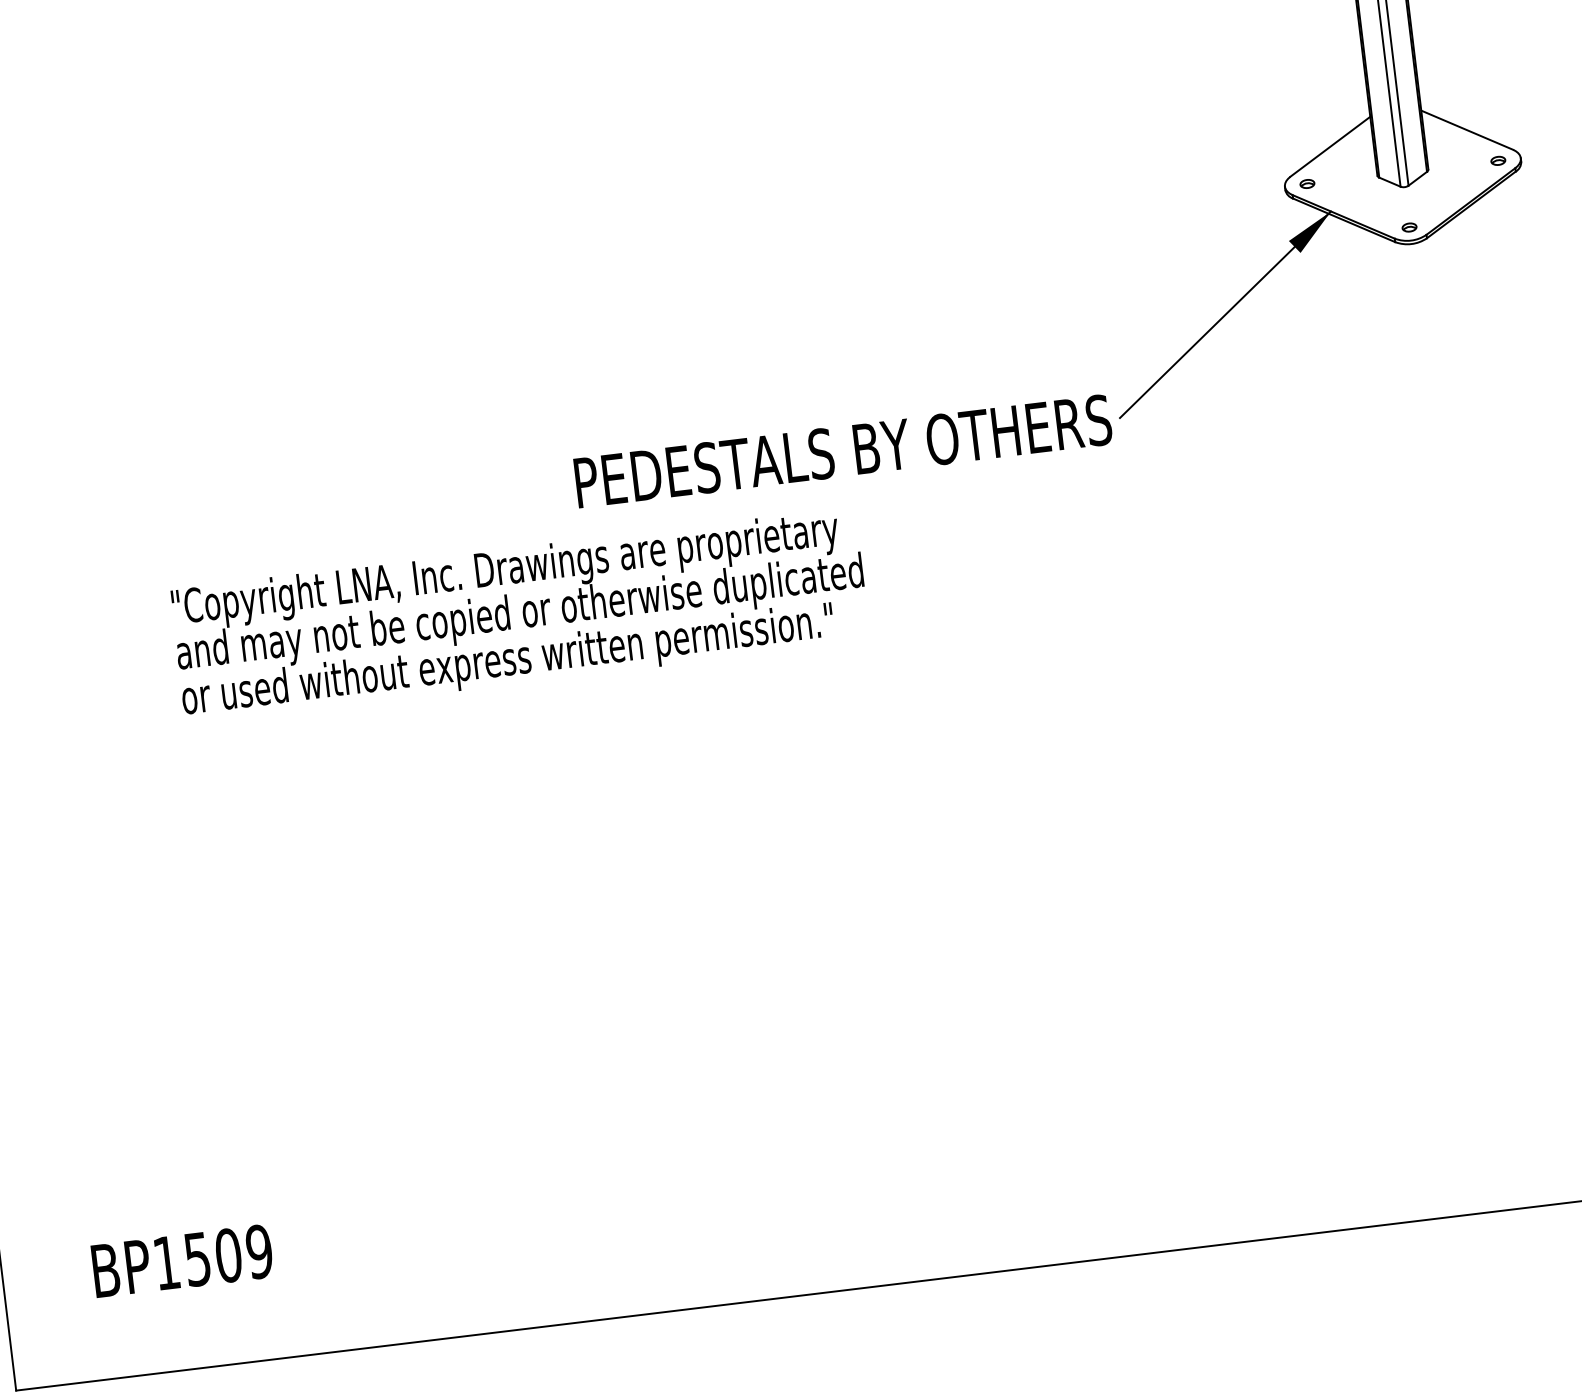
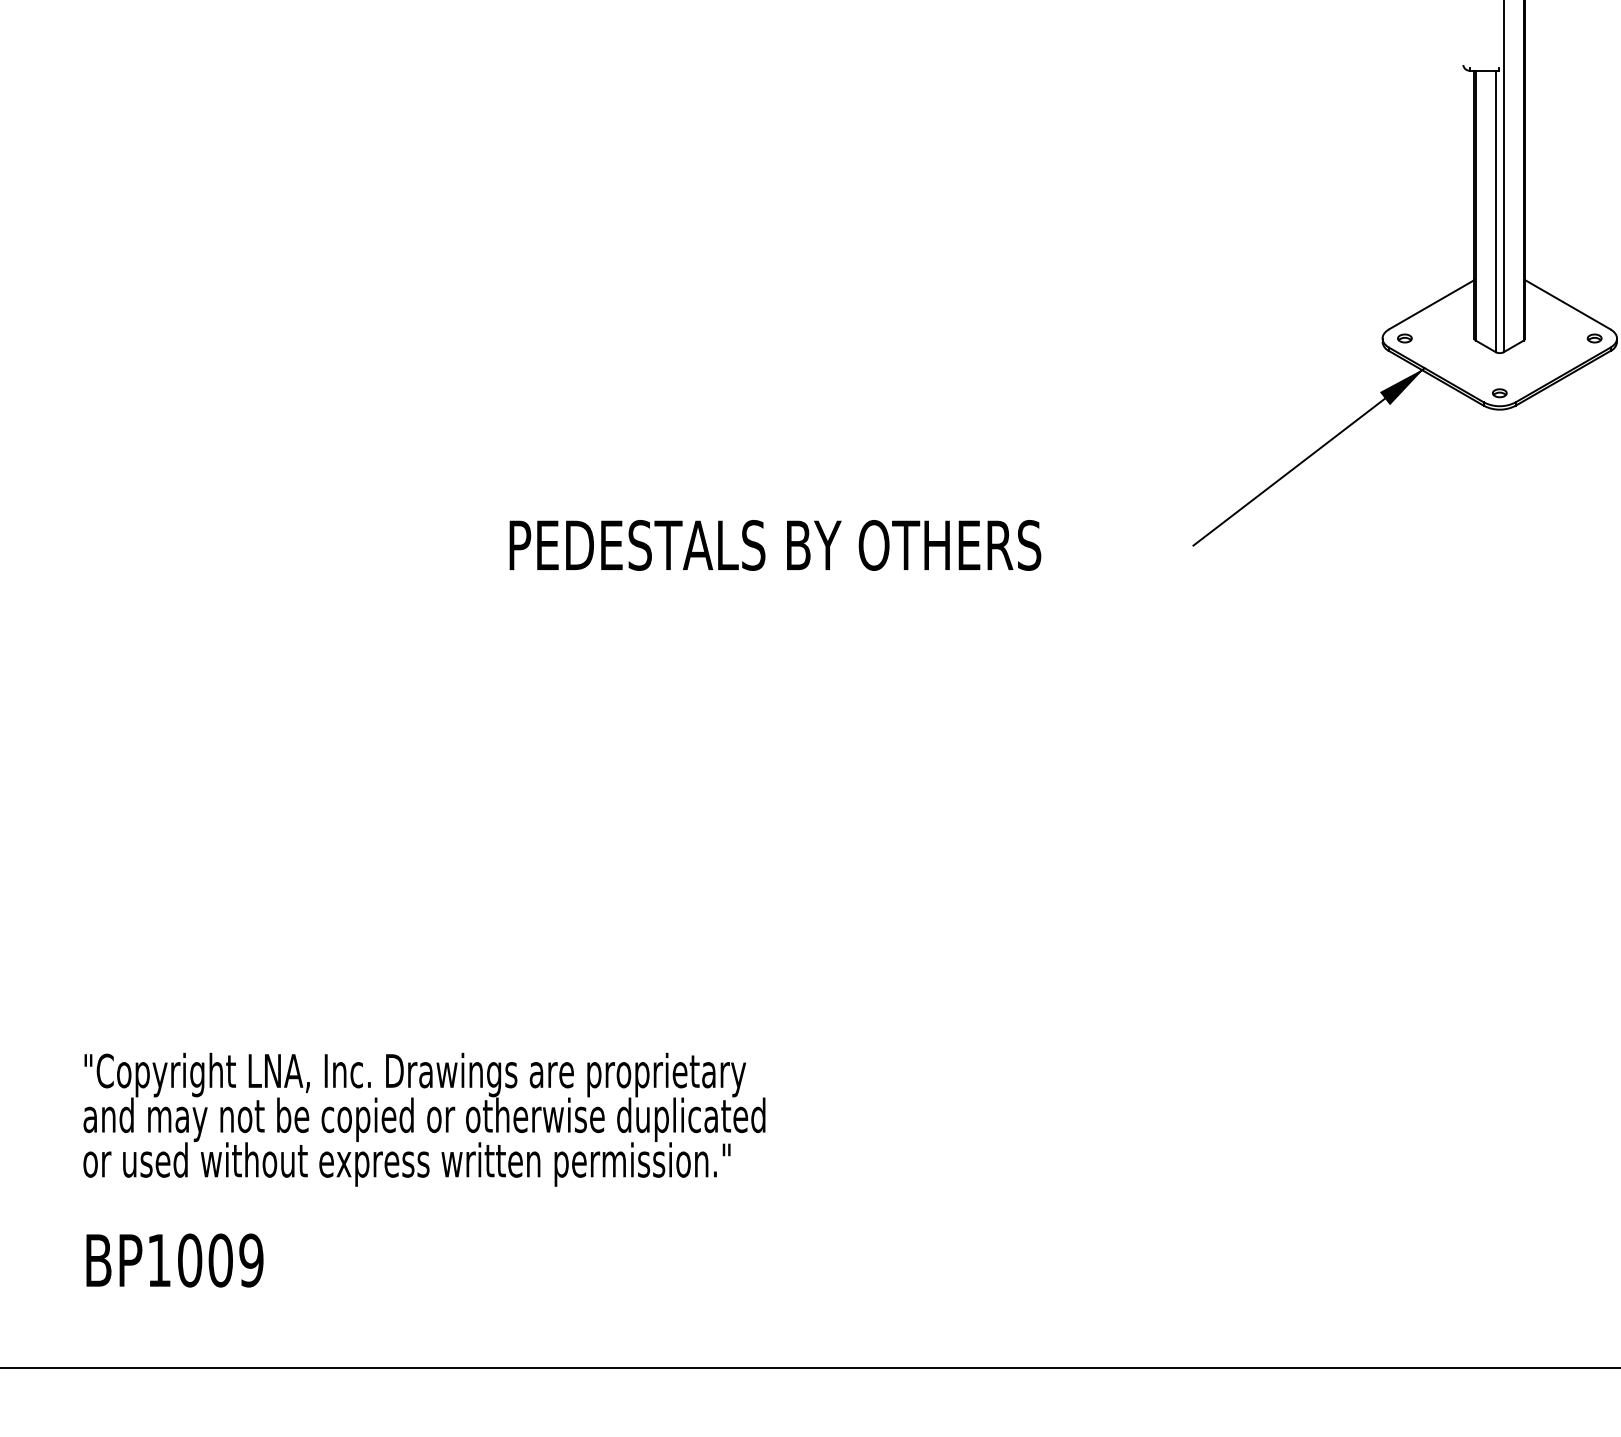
text: (843, 451) -> (775, 545), moved
text: (520, 615) -> (424, 1119), moved
text: (198, 1259) -> (190, 1260), BP1509 -> BP1009

